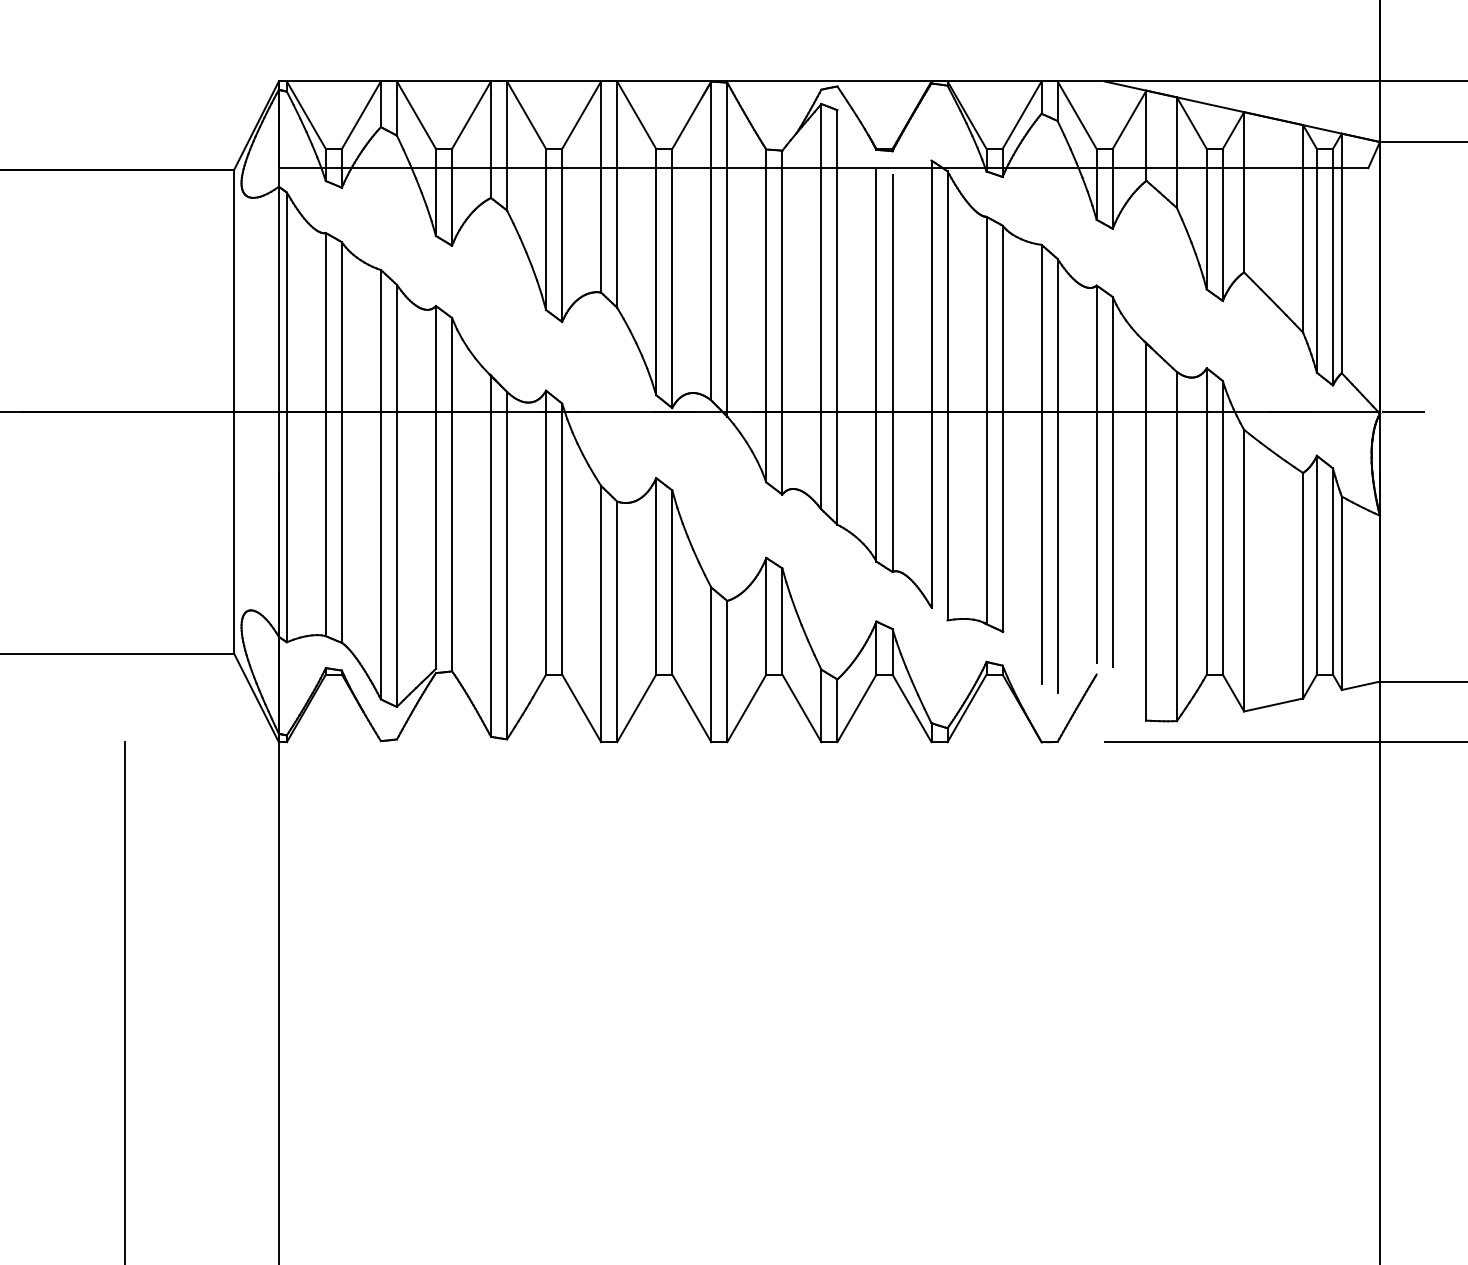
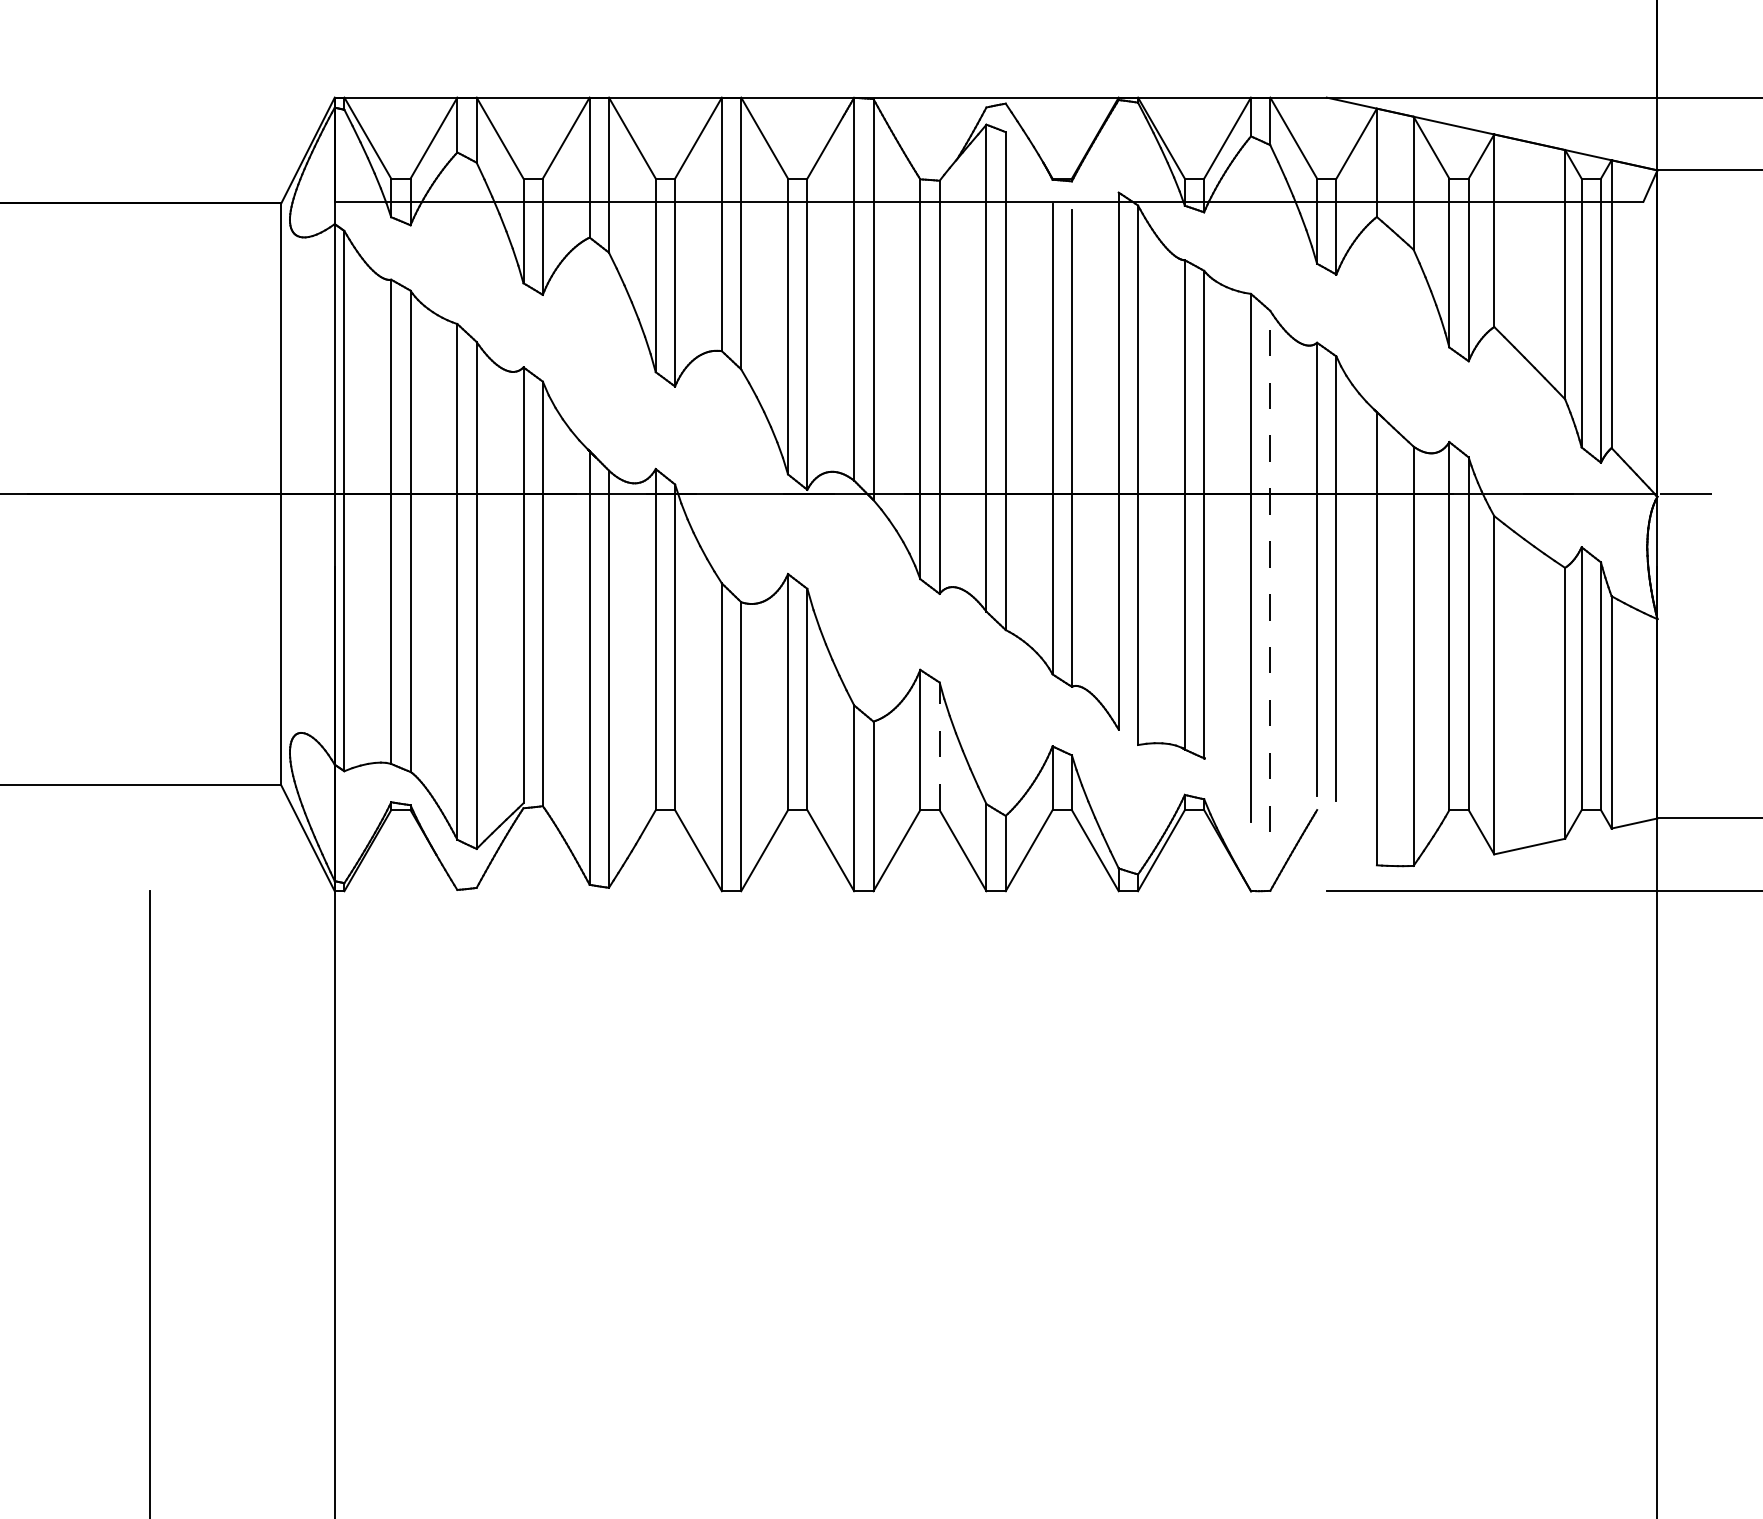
line: (1057, 475) -> (1270, 571), solid -> dashed
line: (782, 621) -> (939, 746), solid -> dashed

